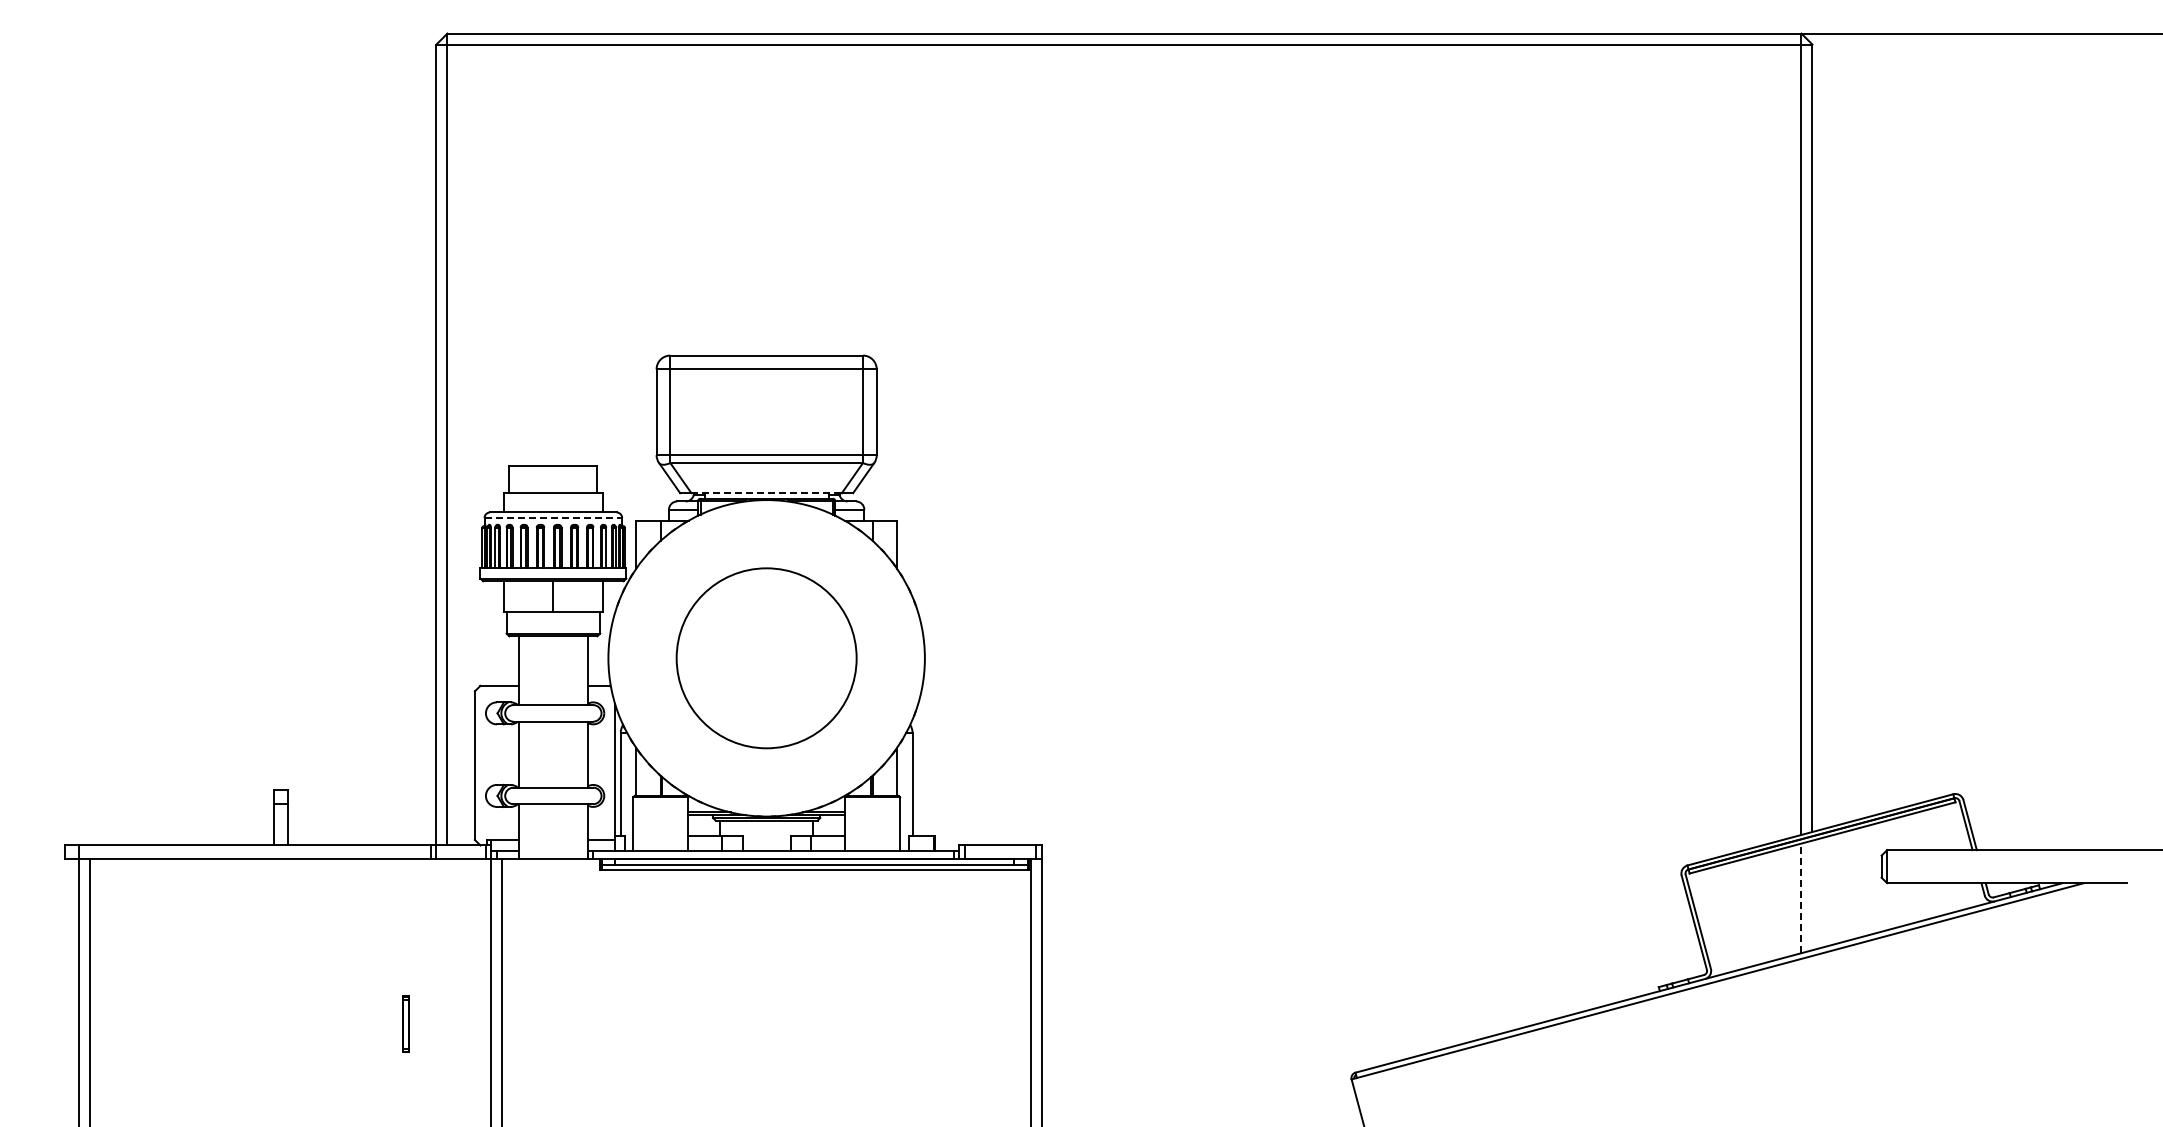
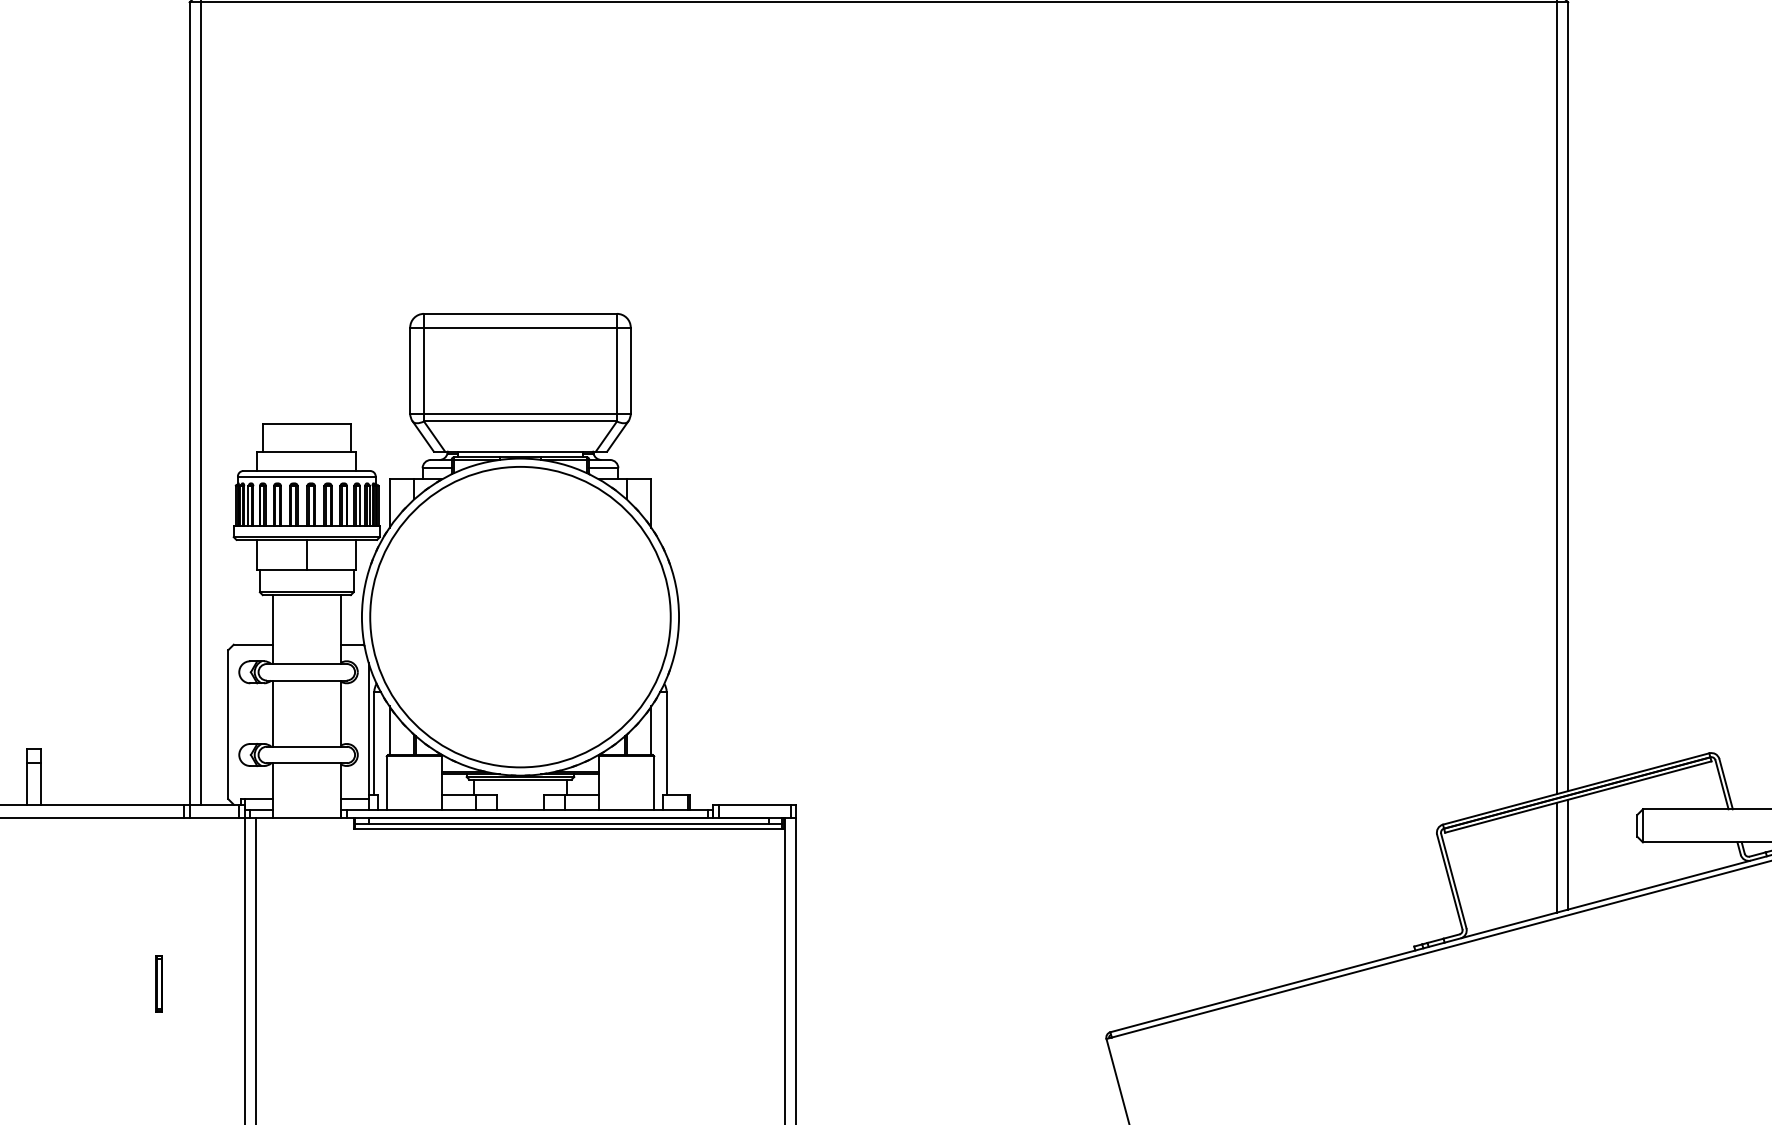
line: (767, 493) -> (521, 452), dashed -> solid
line: (553, 517) -> (306, 476), dashed -> solid
circle: (766, 658) -> (520, 617), size x1.67
line: (1812, 895) -> (1568, 854), added
line: (1801, 898) -> (1557, 857), dashed -> solid

